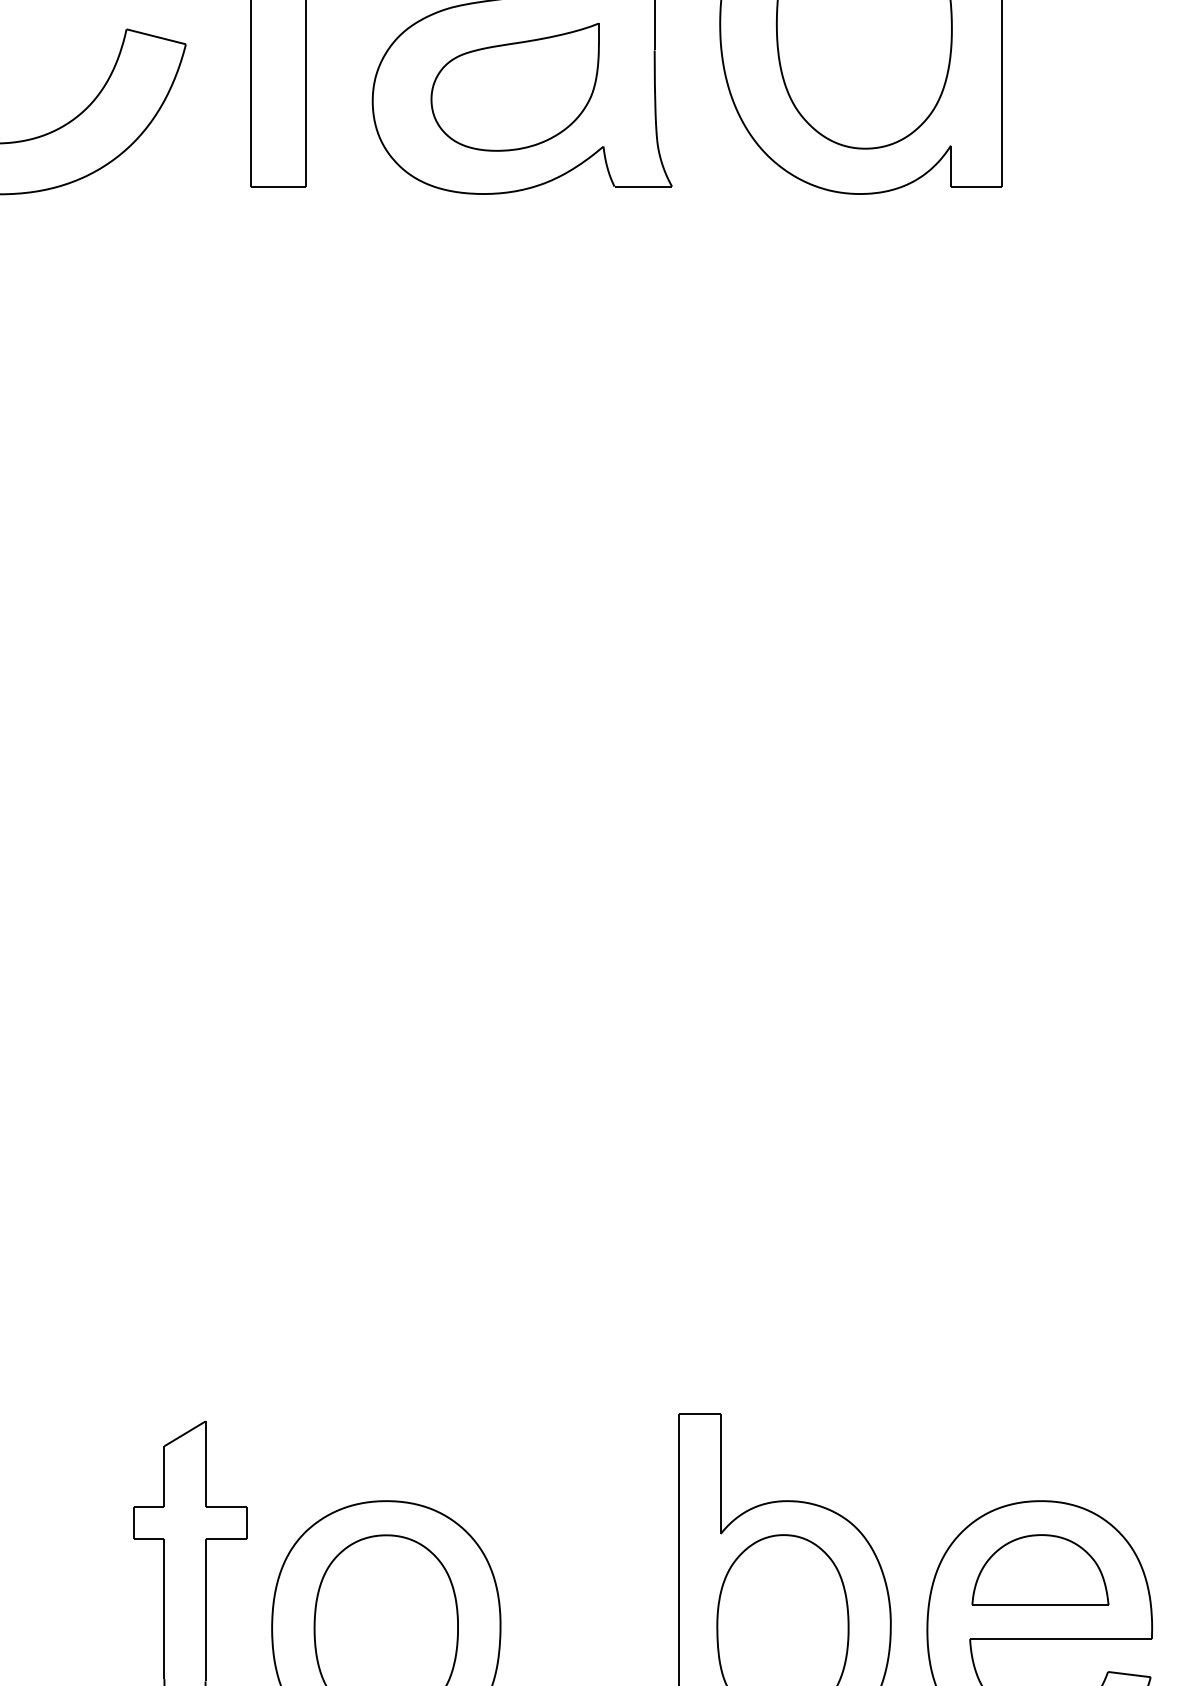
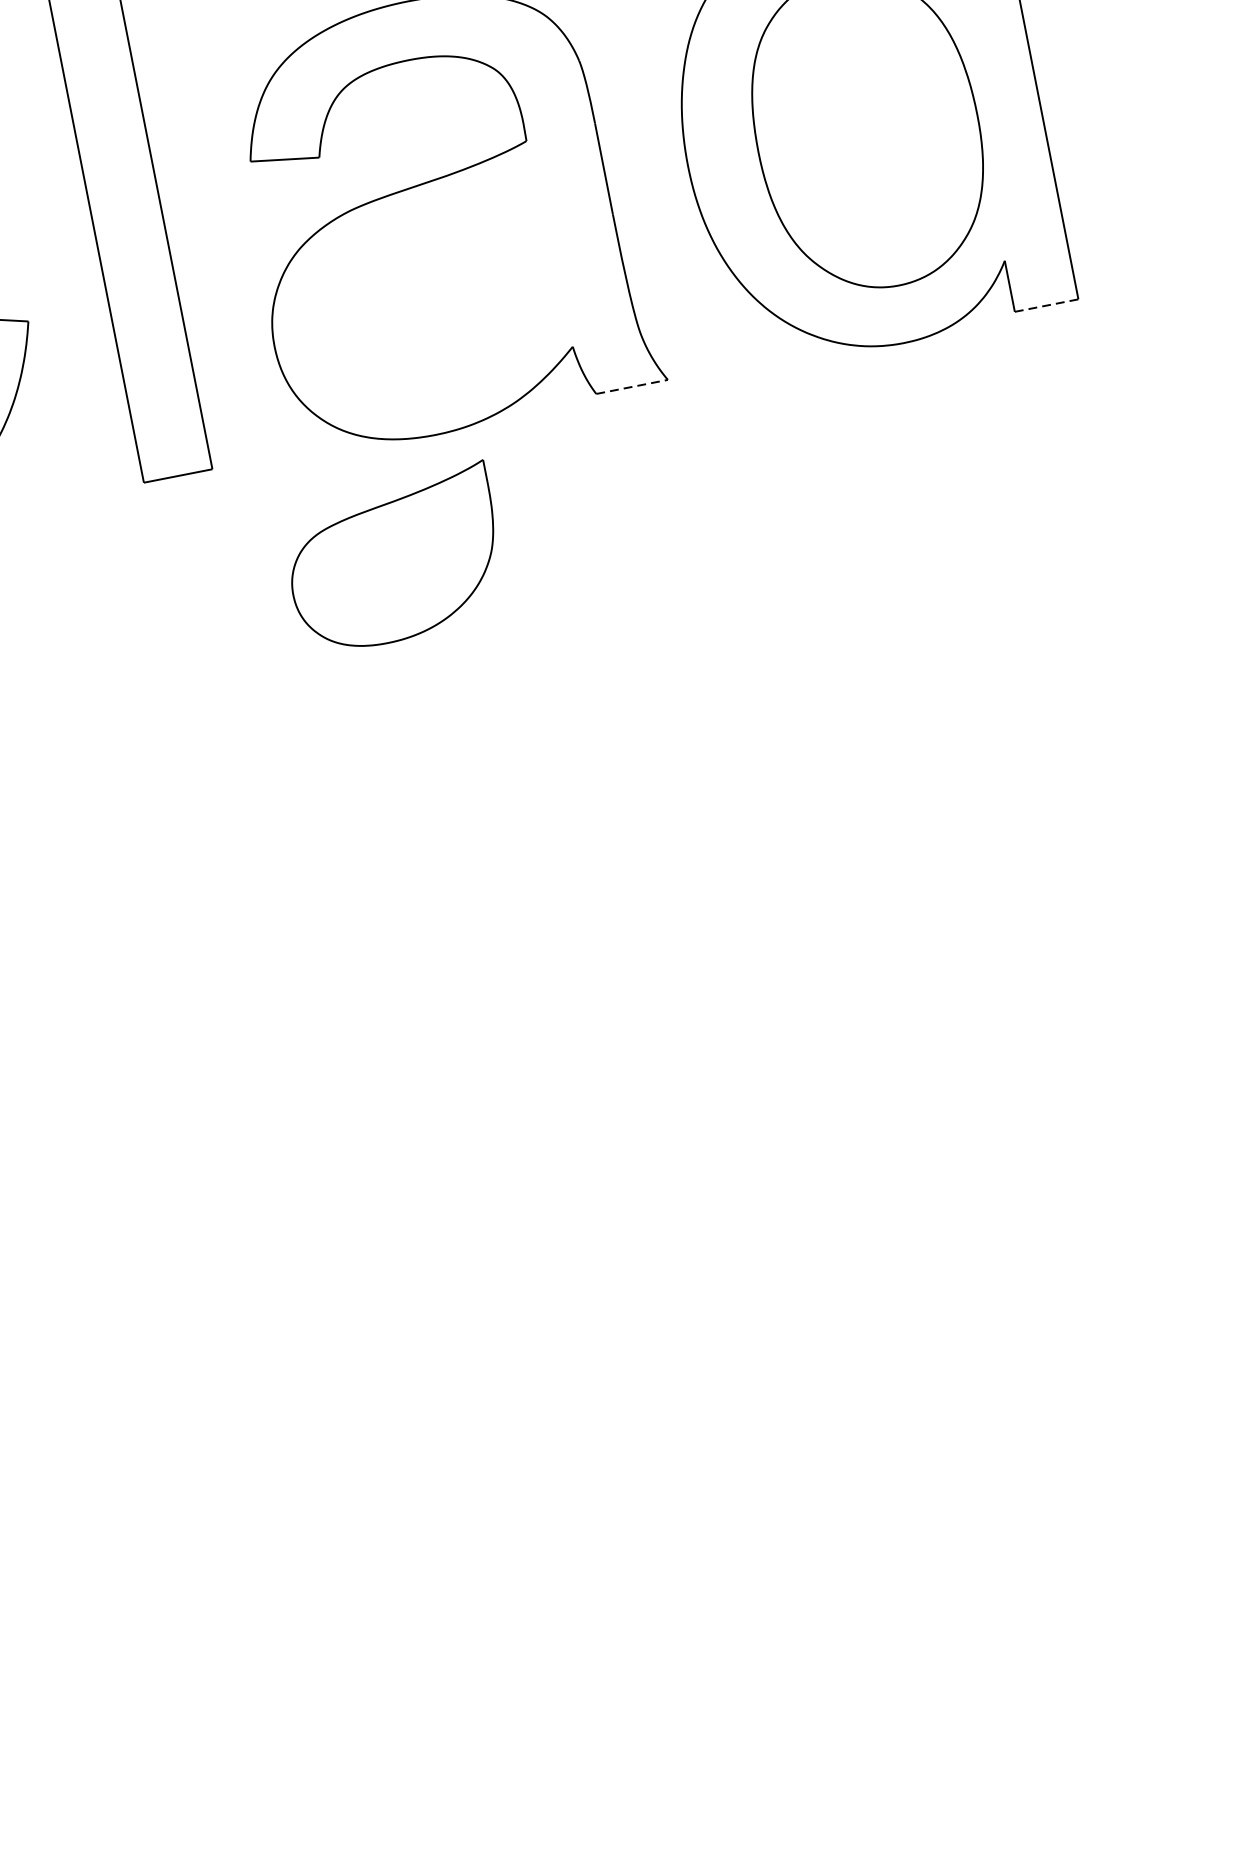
part: (514, 86) -> (393, 558), moved
line: (643, 186) -> (632, 386), solid -> dashed
line: (976, 186) -> (1046, 305), solid -> dashed

